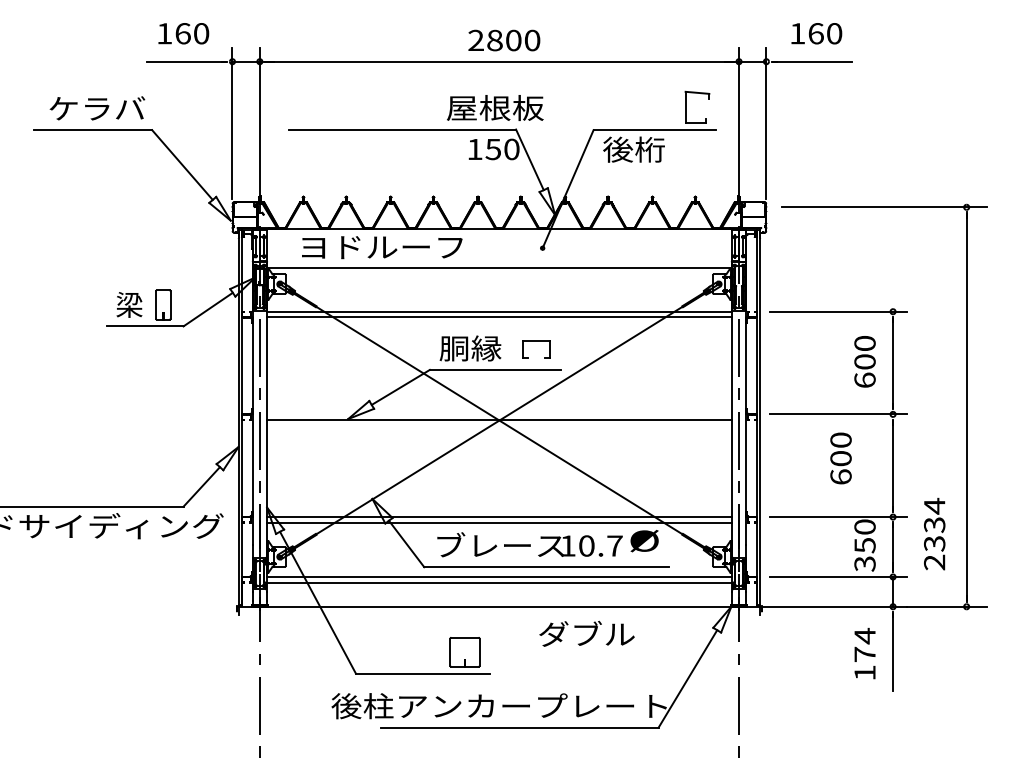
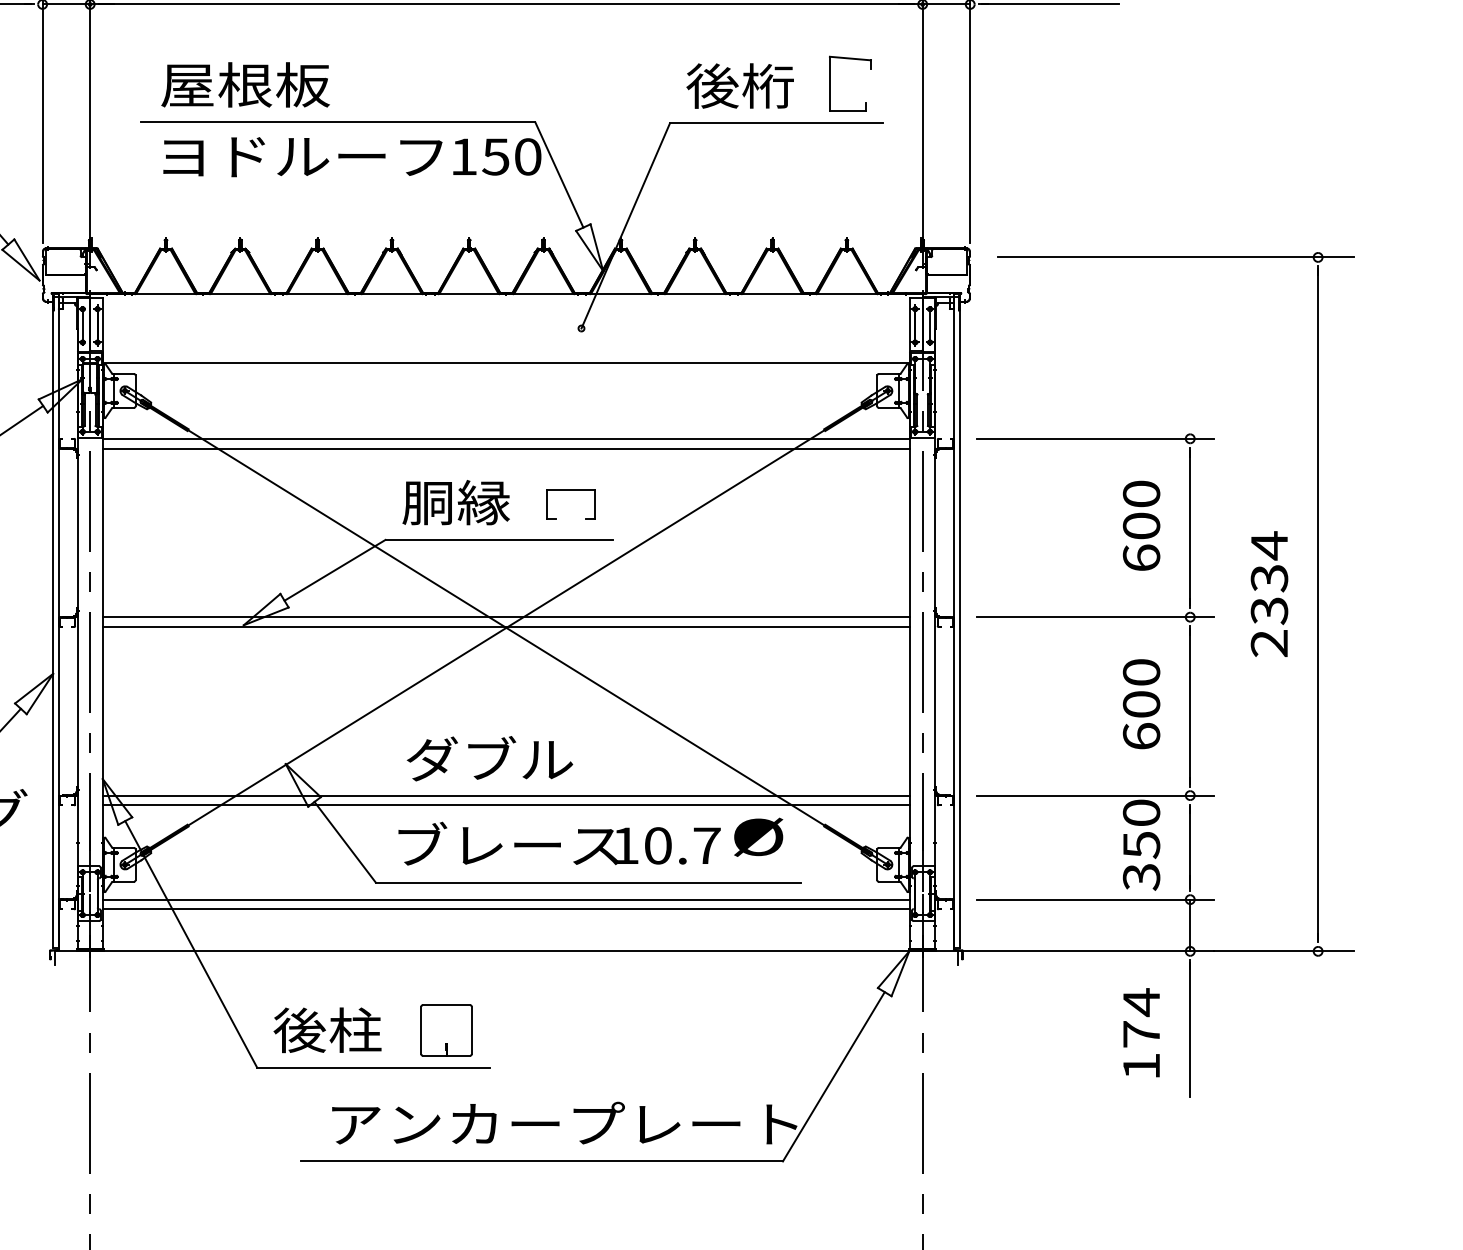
text: (495, 107) -> (245, 84), moved
text: (633, 149) -> (739, 85), moved
text: (382, 247) -> (303, 156), moved
line: (499, 414) -> (506, 617), added
text: (840, 458) -> (1140, 704), moved
text: (934, 533) -> (1269, 593), moved
text: (586, 633) -> (489, 758), moved
text: (362, 706) -> (327, 1030), moved

